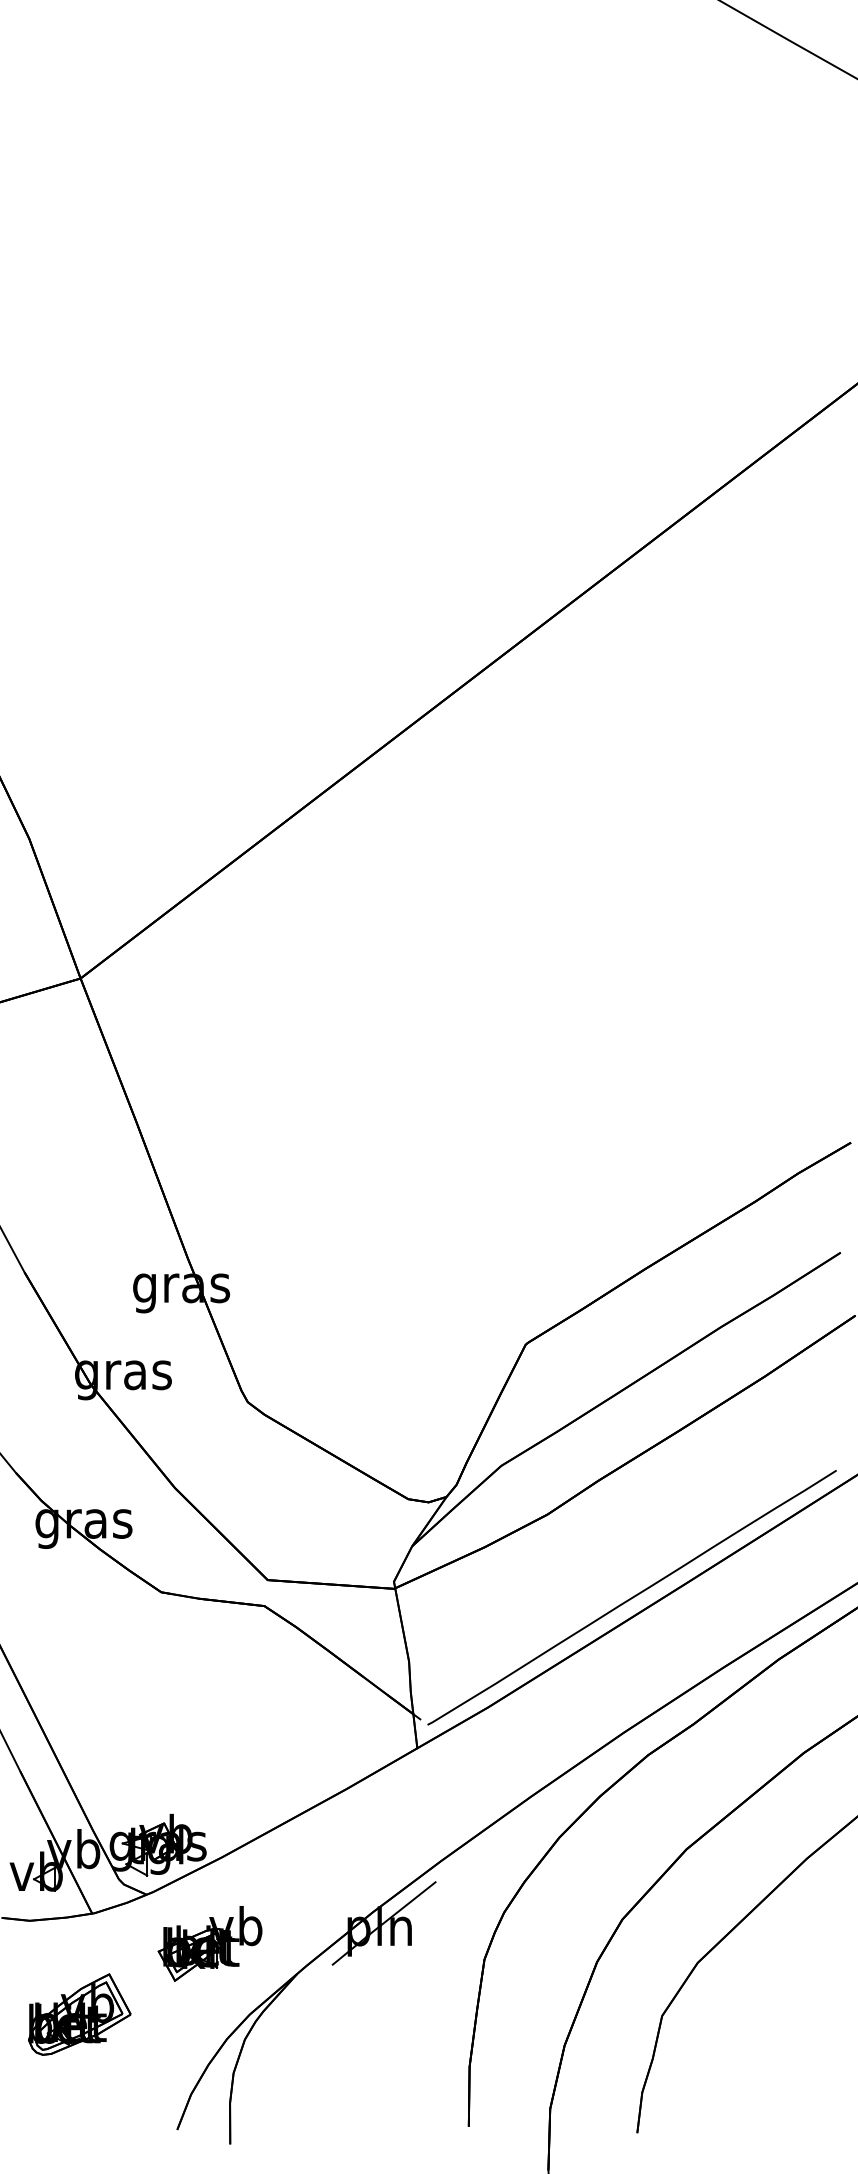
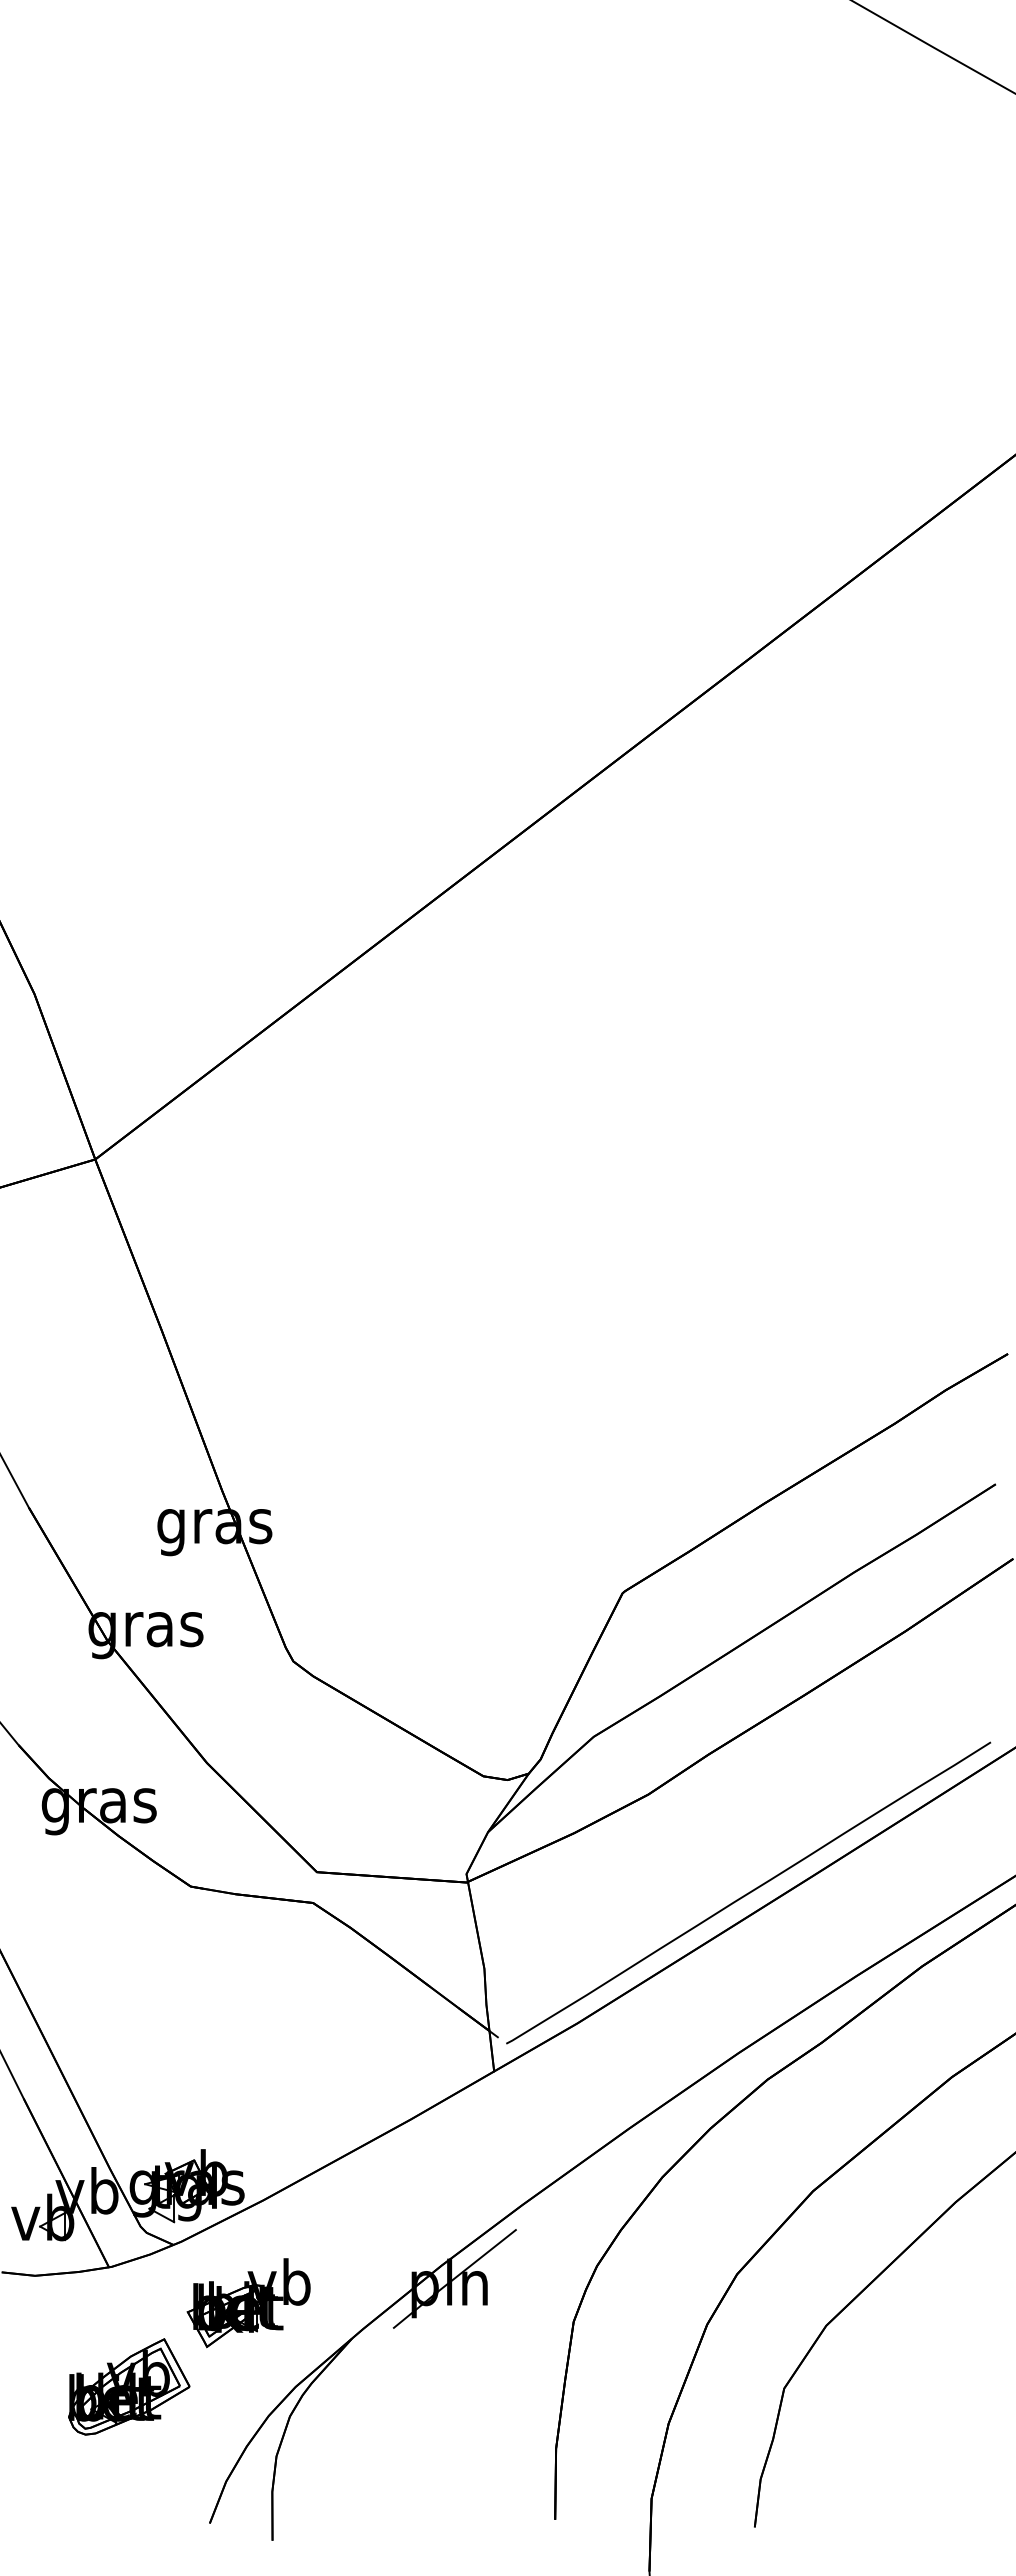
part: (79, 2014) -> (129, 2386), moved

